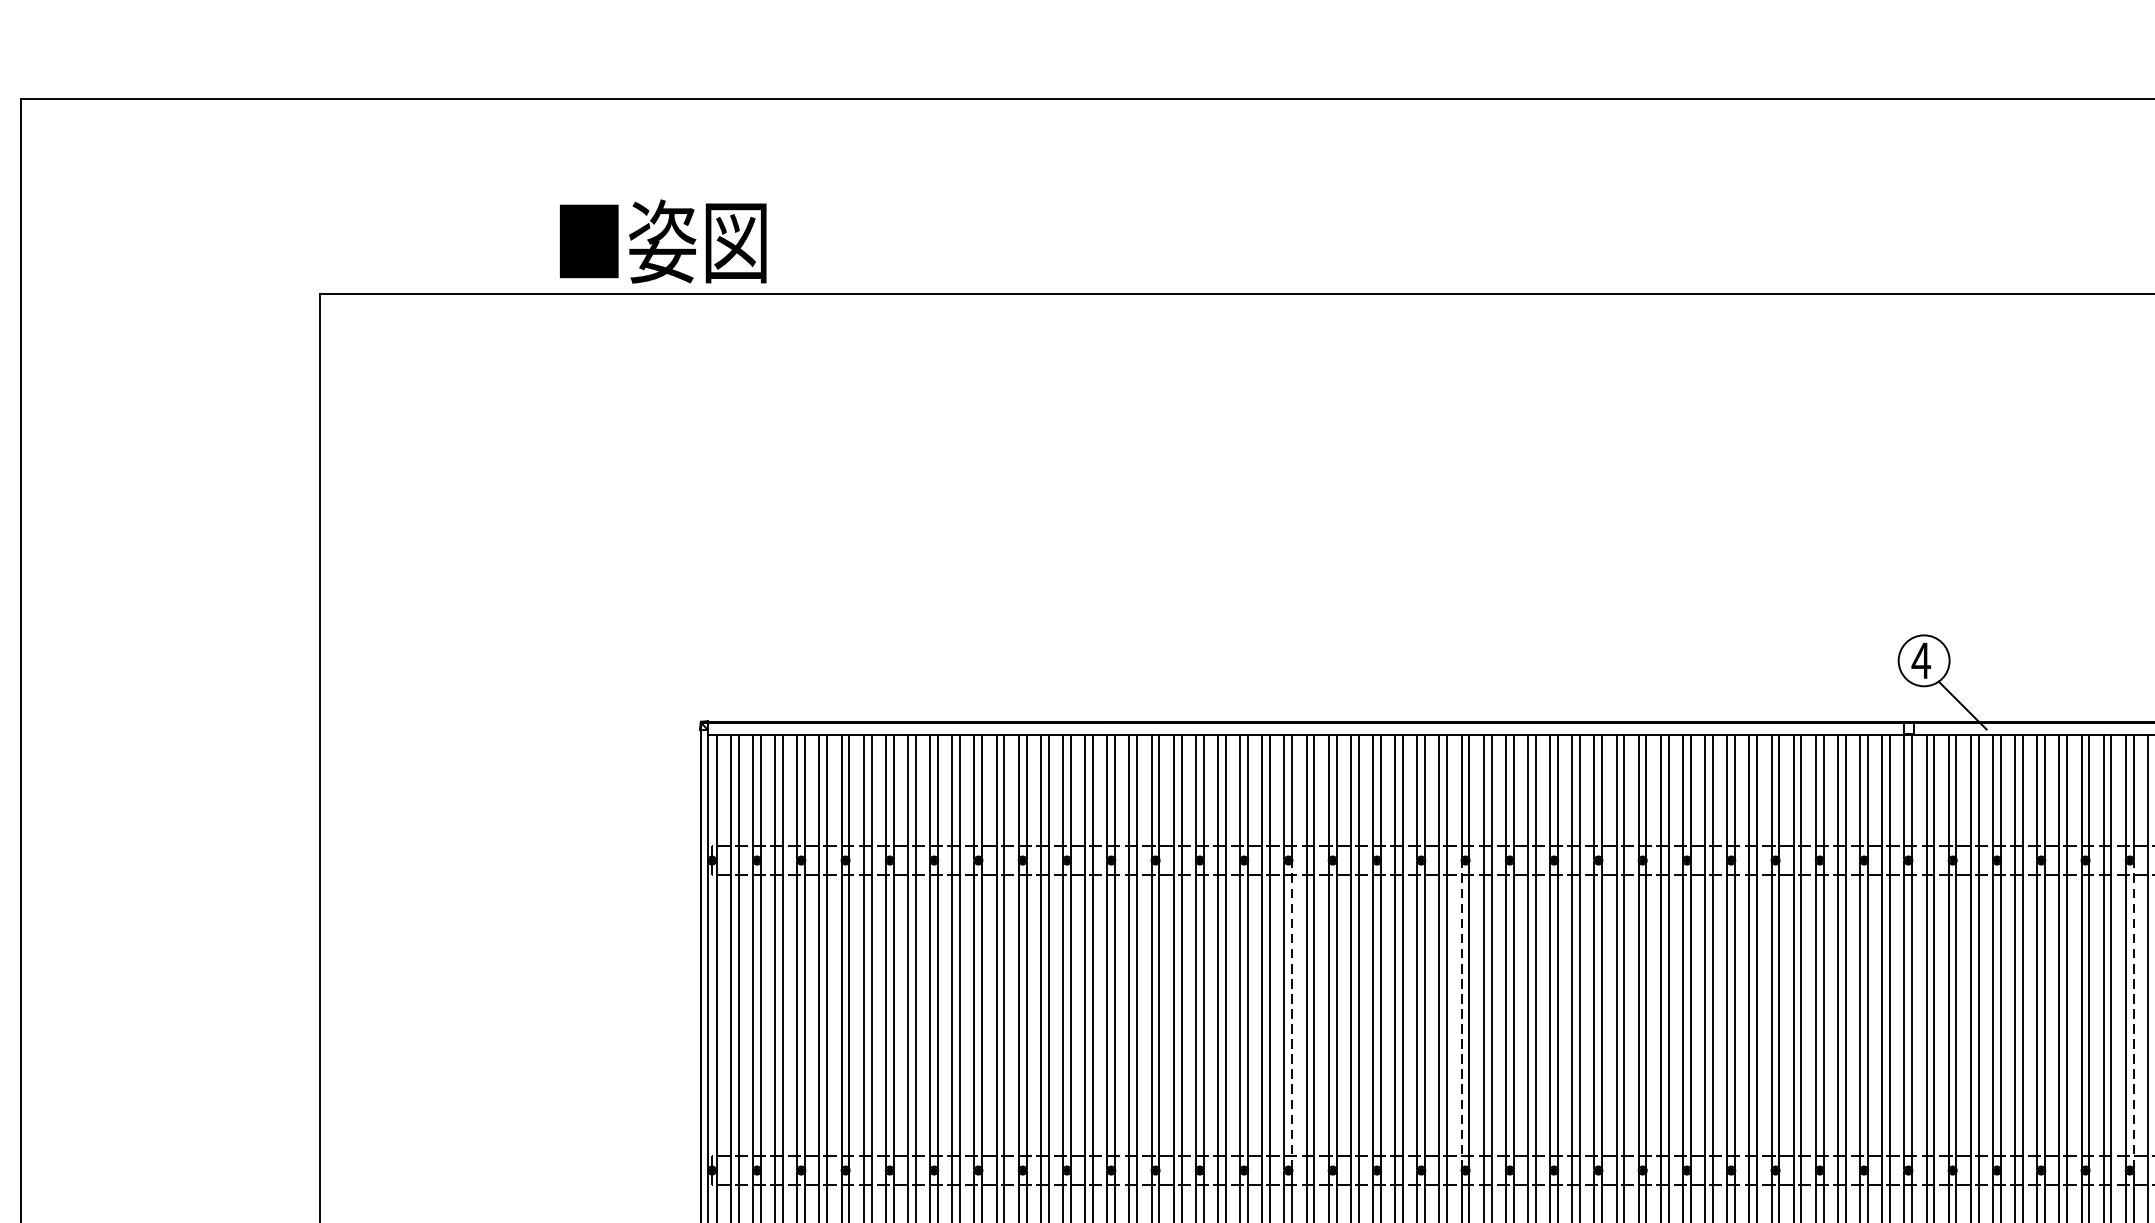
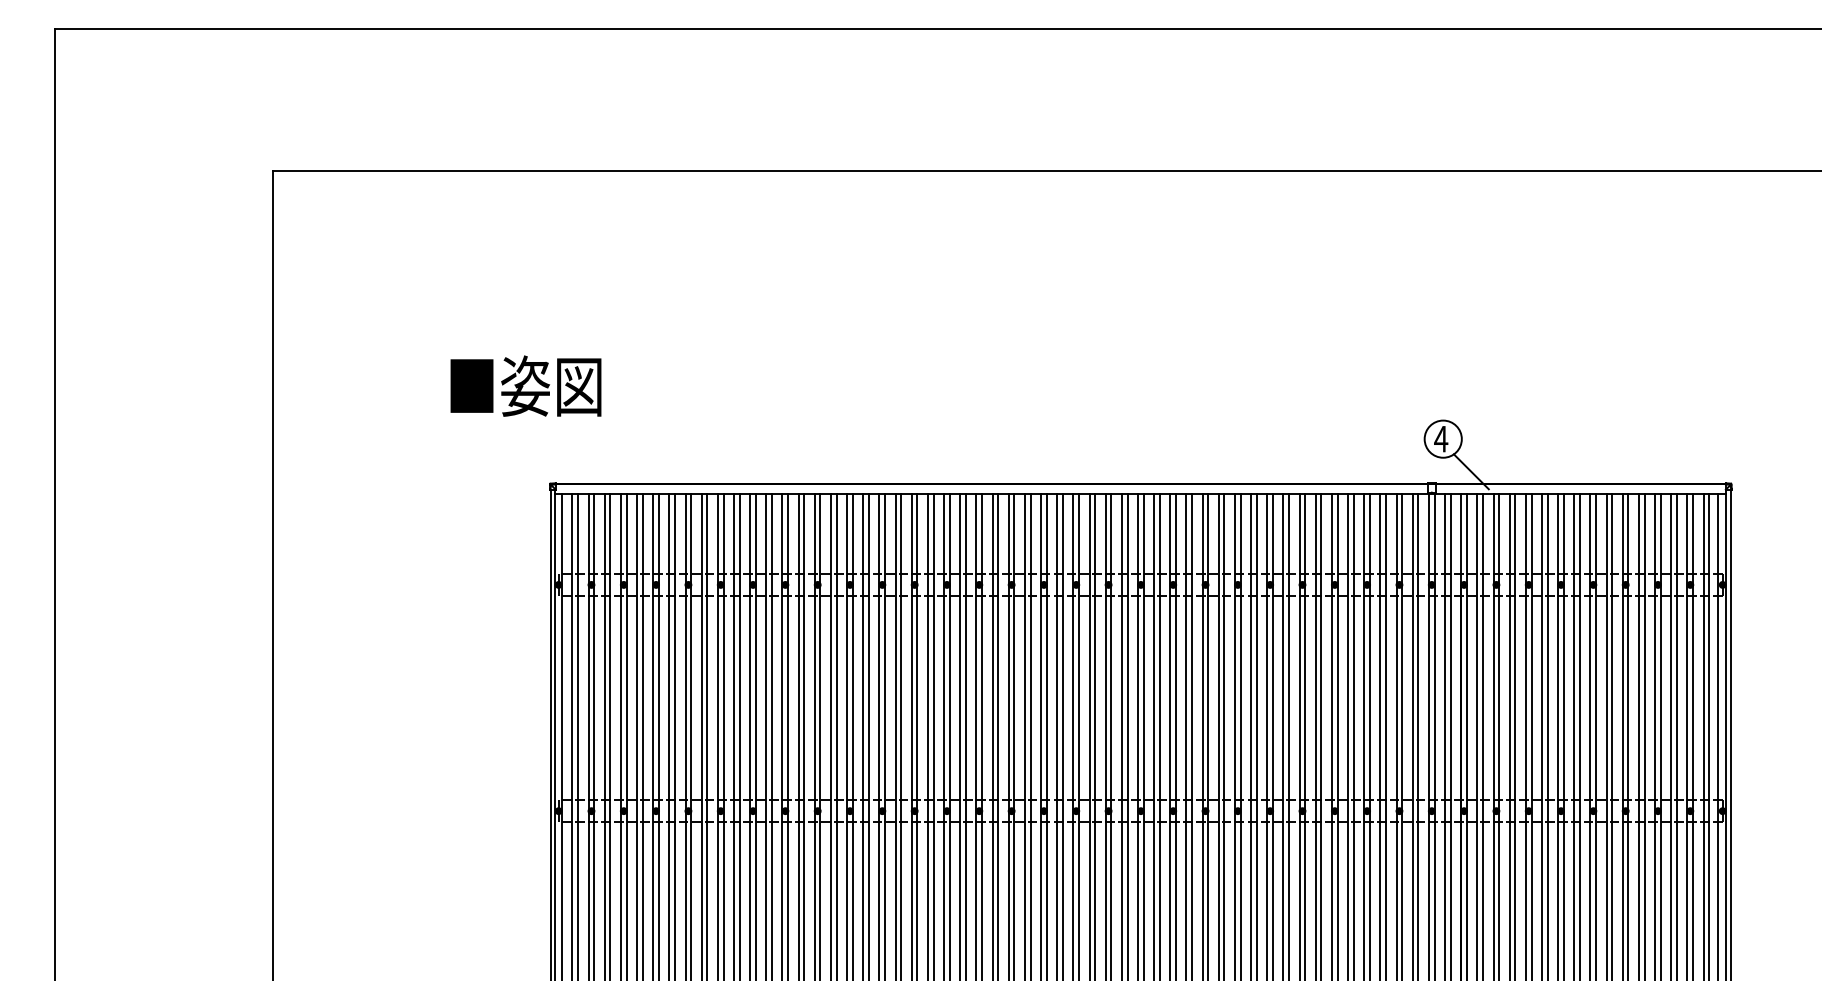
text: (662, 240) -> (525, 385), moved
line: (1292, 1014) -> (982, 697), dashed -> solid
line: (1461, 1014) -> (1105, 697), dashed -> solid
line: (2134, 1014) -> (1596, 697), dashed -> solid

